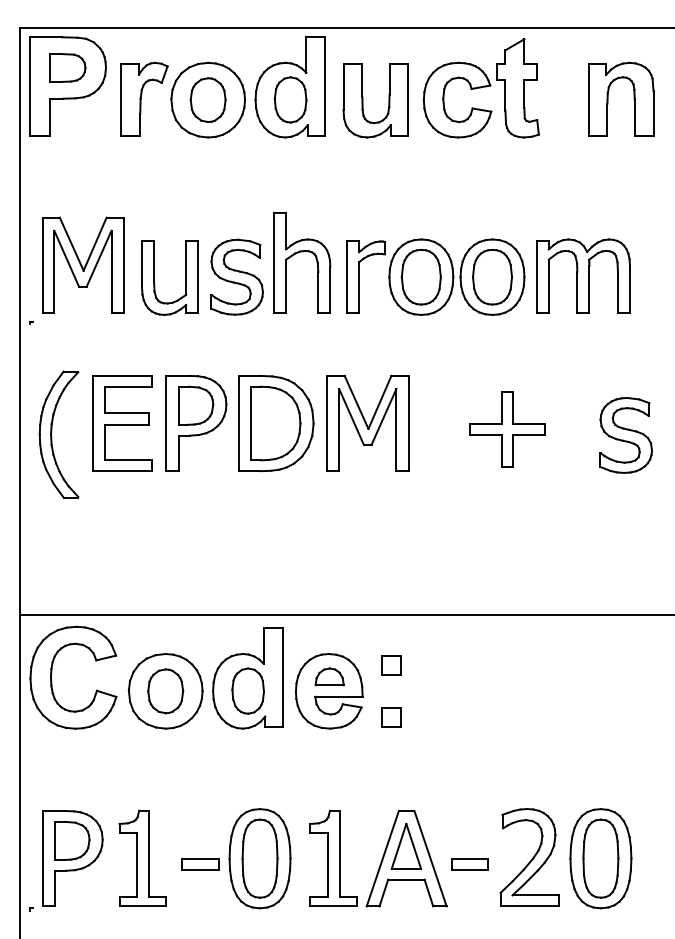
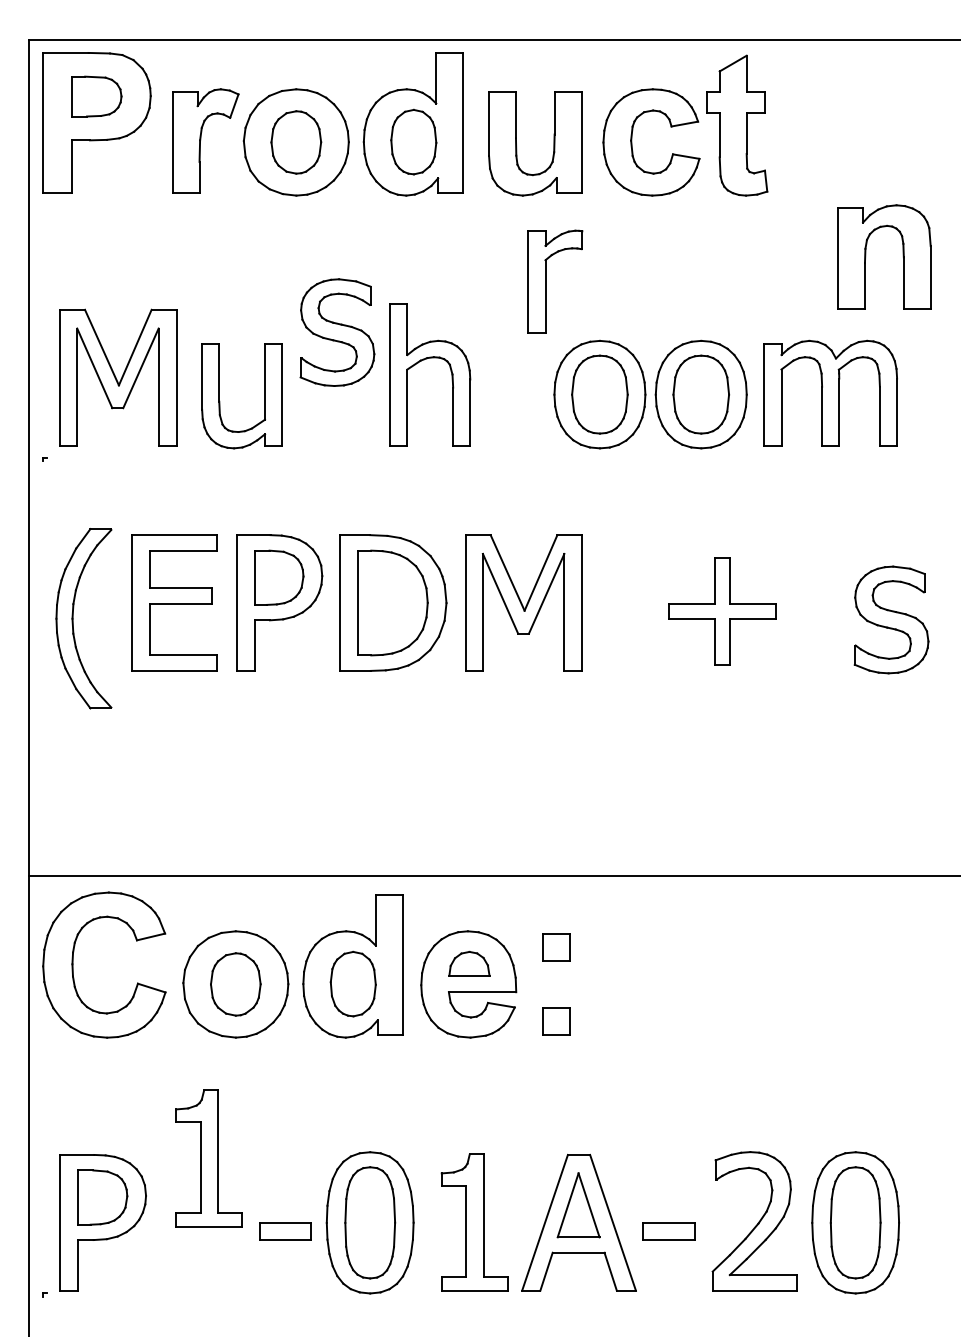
part: (608, 98) -> (866, 256), moved
part: (237, 277) -> (337, 332), moved
part: (359, 277) -> (546, 281), moved
part: (142, 858) -> (208, 1158), moved

